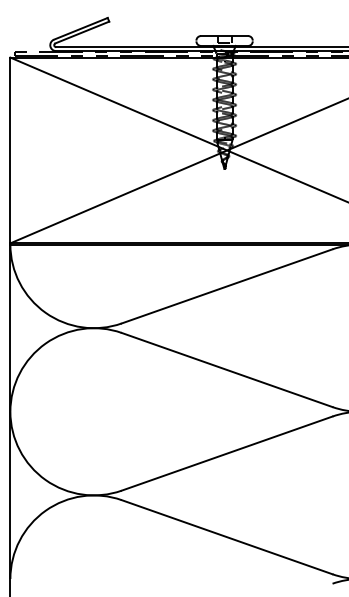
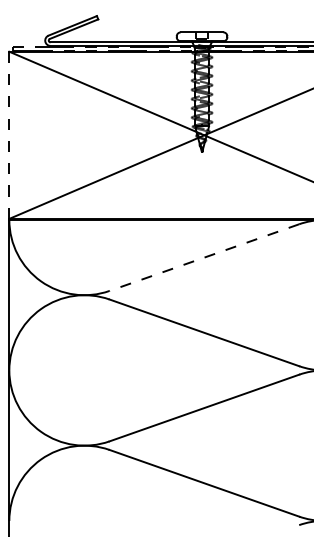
line: (10, 150) -> (9, 135), solid -> dashed
line: (227, 286) -> (204, 257), solid -> dashed

